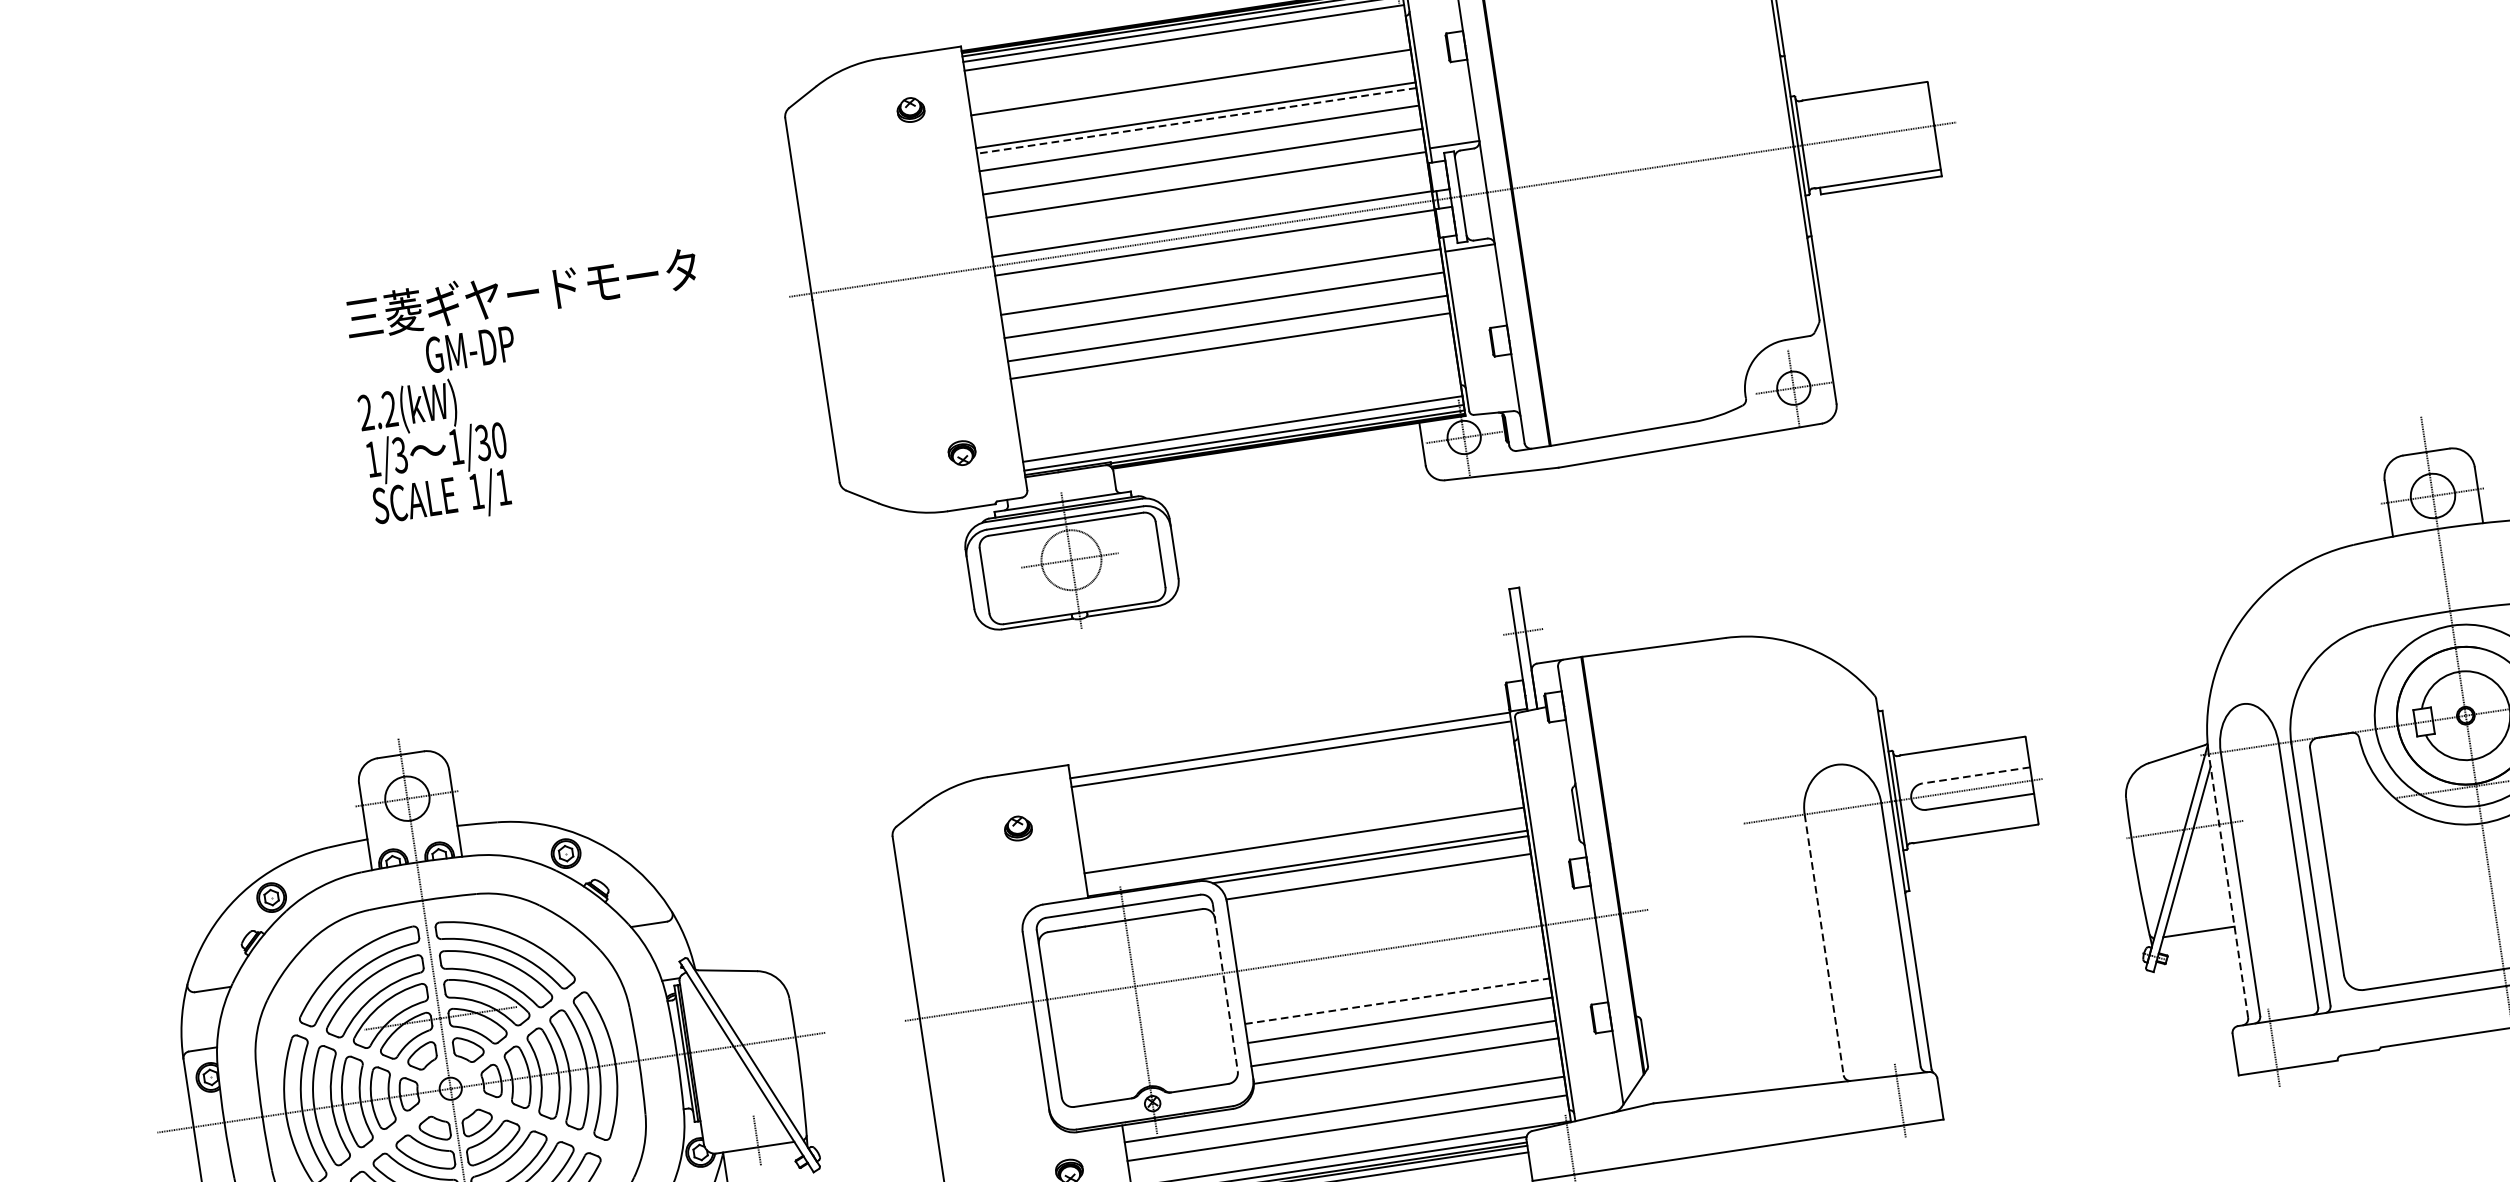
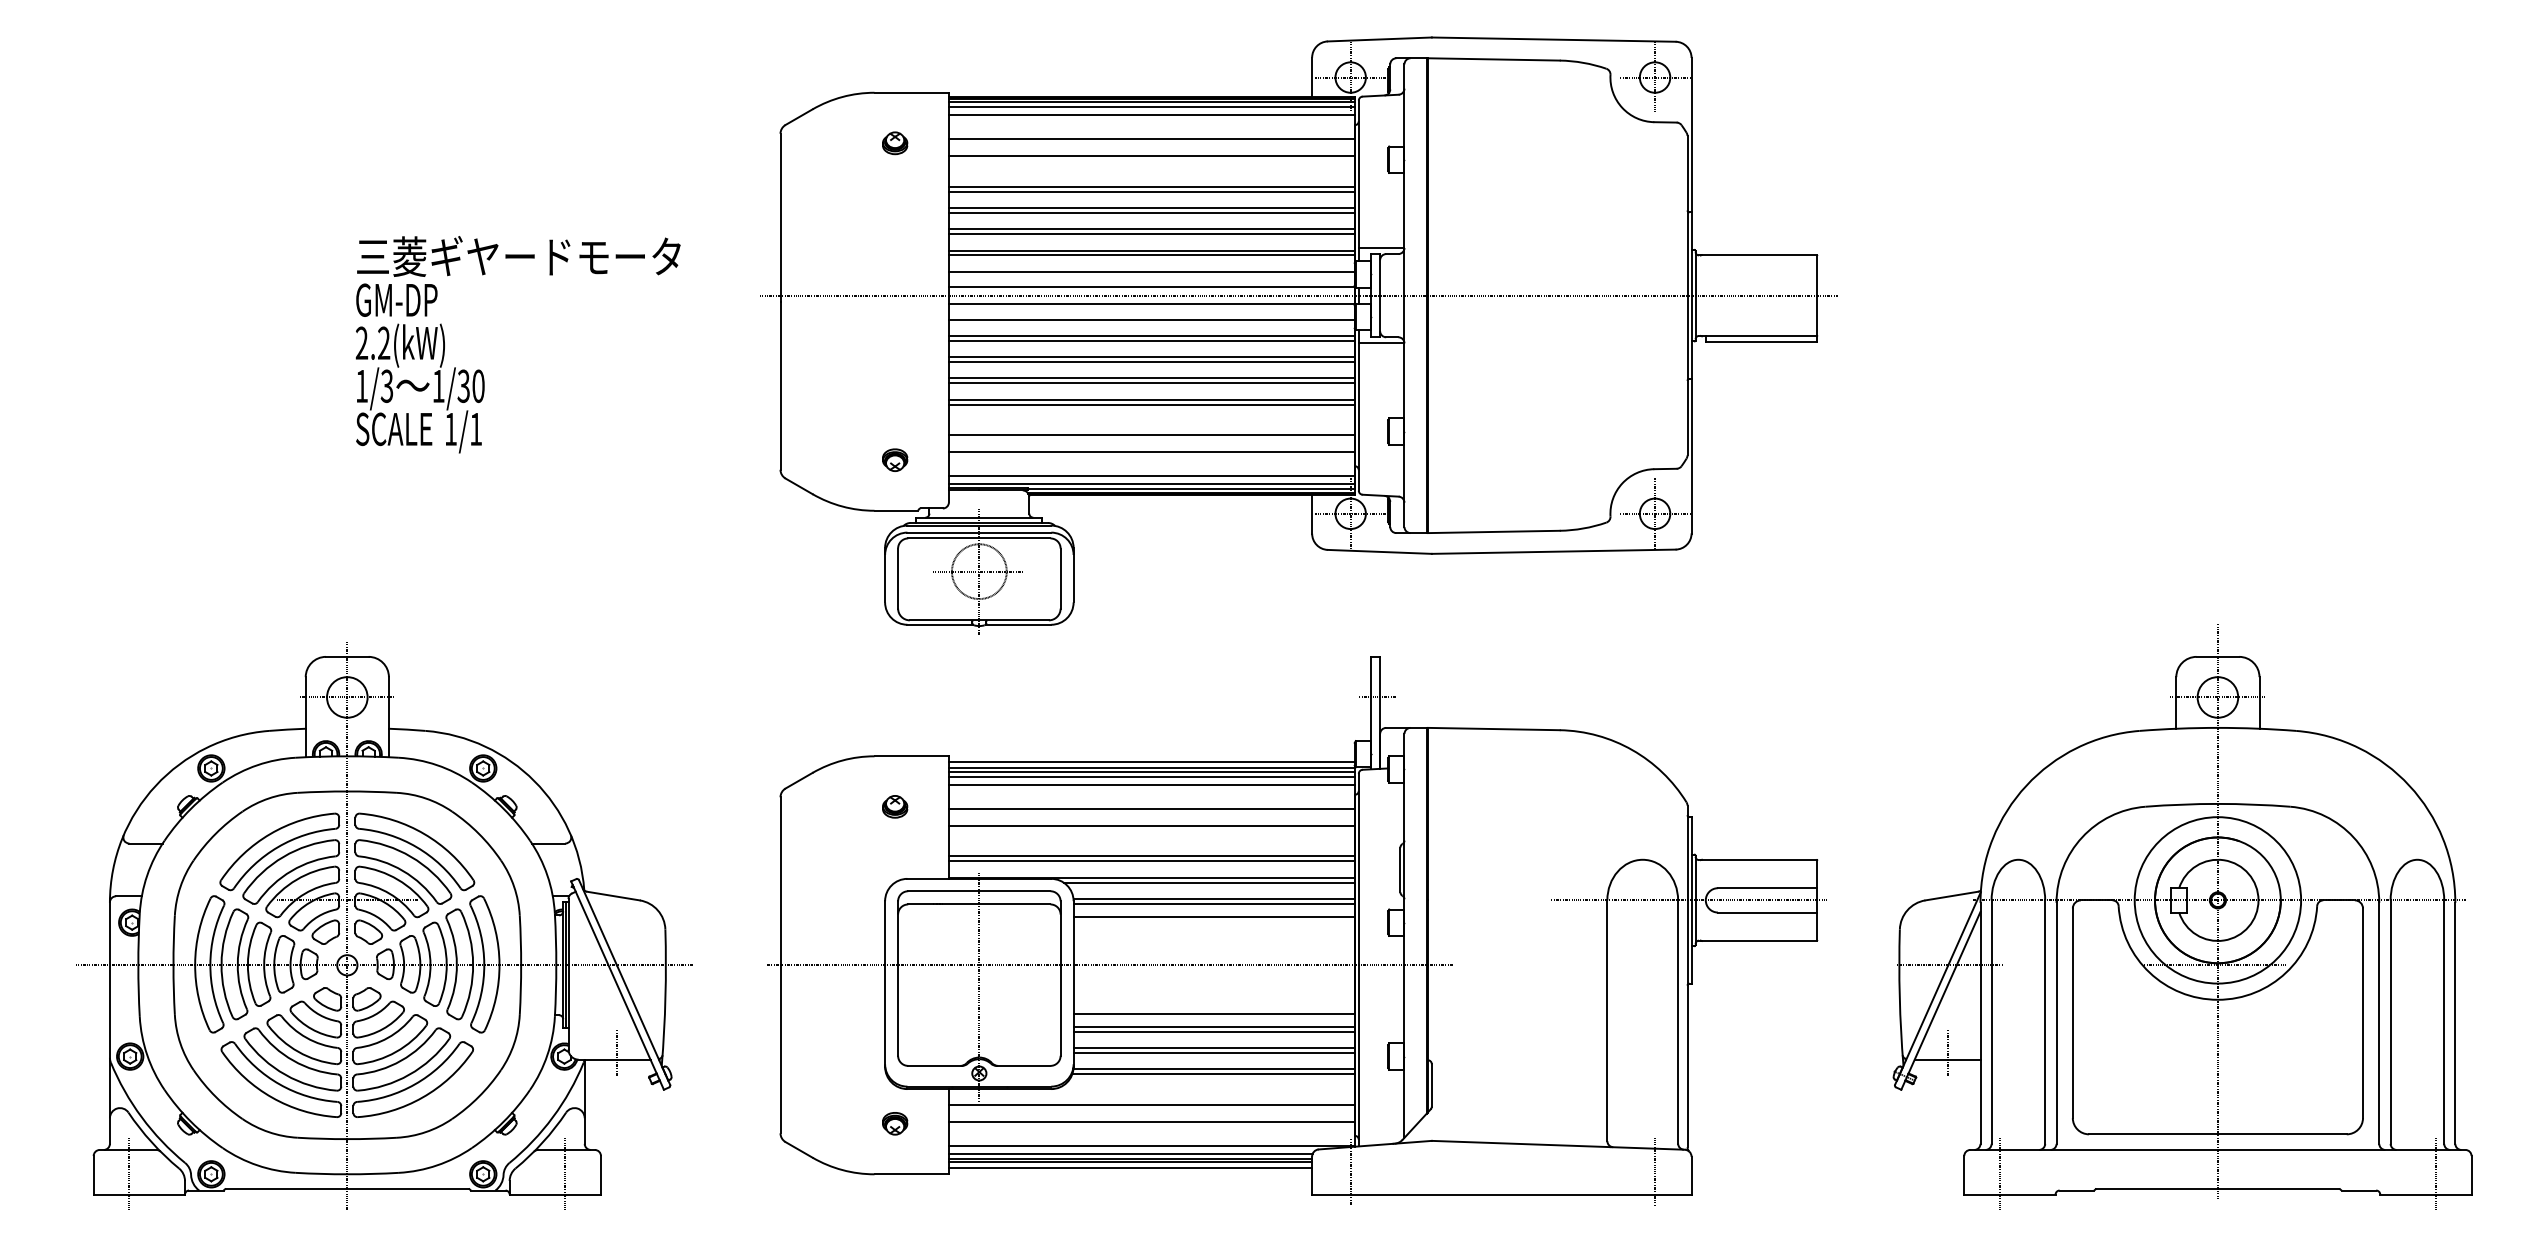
line: (1187, 64) -> (1151, 139), added
line: (1196, 120) -> (1151, 191), dashed -> solid
line: (1199, 143) -> (1151, 212), added
line: (1203, 167) -> (1151, 234), added
line: (1206, 190) -> (1151, 255), added
line: (1209, 207) -> (1151, 271), added
line: (1217, 259) -> (1151, 319), added
line: (1219, 277) -> (1151, 336), added
line: (1223, 300) -> (1151, 357), added
line: (1226, 323) -> (1151, 378), added
text: (469, 348) -> (396, 299), moved
line: (1230, 351) -> (1151, 404), added
line: (1235, 384) -> (1151, 435), added
line: (1238, 403) -> (1151, 452), added
line: (1288, 739) -> (1151, 762), added
line: (1290, 748) -> (1151, 771), added
line: (1292, 762) -> (1151, 784), added
line: (1976, 775) -> (1767, 888), dashed -> solid
line: (1296, 788) -> (1151, 808), added
line: (1298, 807) -> (1151, 825), added
line: (1304, 846) -> (1151, 861), added
line: (1378, 881) -> (1213, 903), added
line: (2228, 886) -> (1980, 1022), dashed -> solid
line: (1380, 895) -> (1213, 916), added
line: (2198, 925) -> (1948, 1053), added
line: (1824, 945) -> (1607, 1021), dashed -> solid
line: (1225, 988) -> (1060, 979), dashed -> solid
line: (1397, 1001) -> (1214, 1014), dashed -> solid
line: (1398, 1014) -> (1213, 1026), added
line: (1402, 1038) -> (1213, 1048), added
line: (1406, 1066) -> (1213, 1074), added

